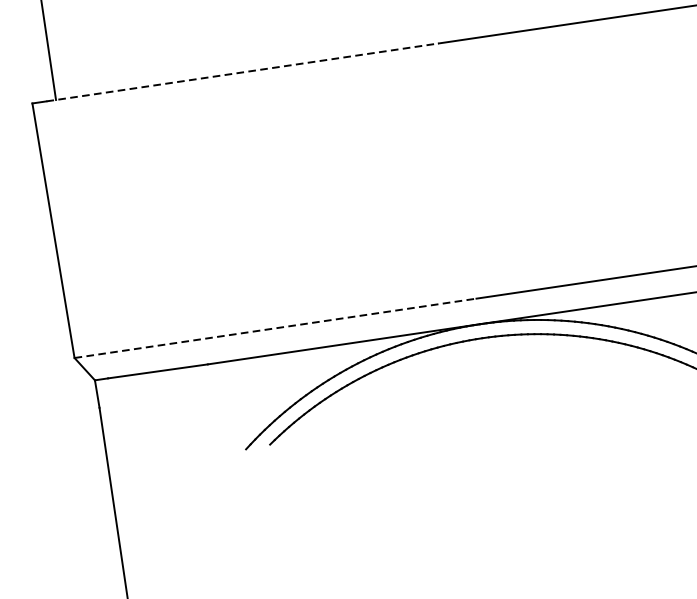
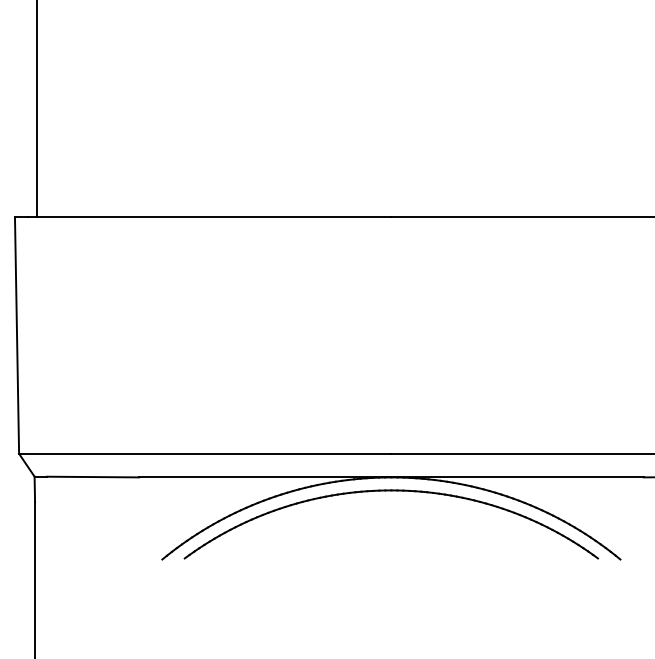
line: (242, 72) -> (209, 217), dashed -> solid
line: (275, 328) -> (205, 453), dashed -> solid

